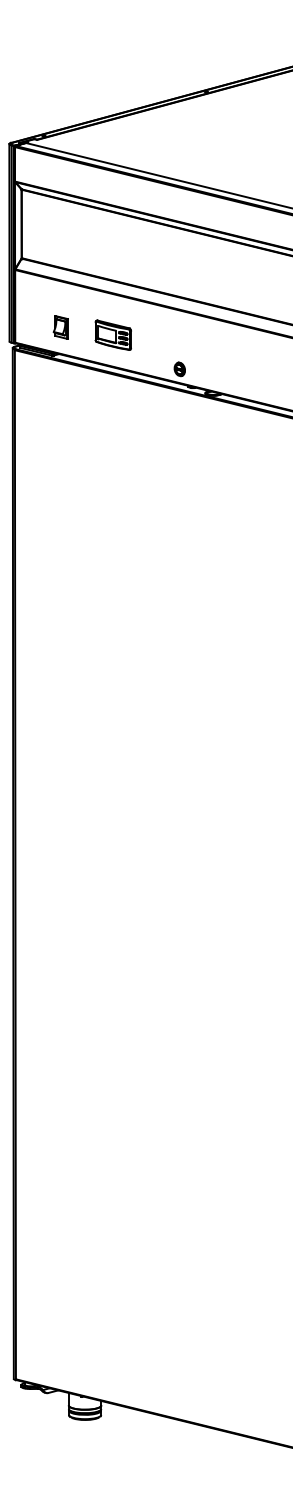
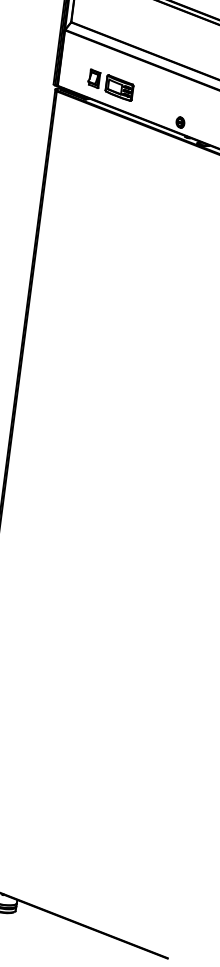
part: (112, 334) -> (118, 87), moved

